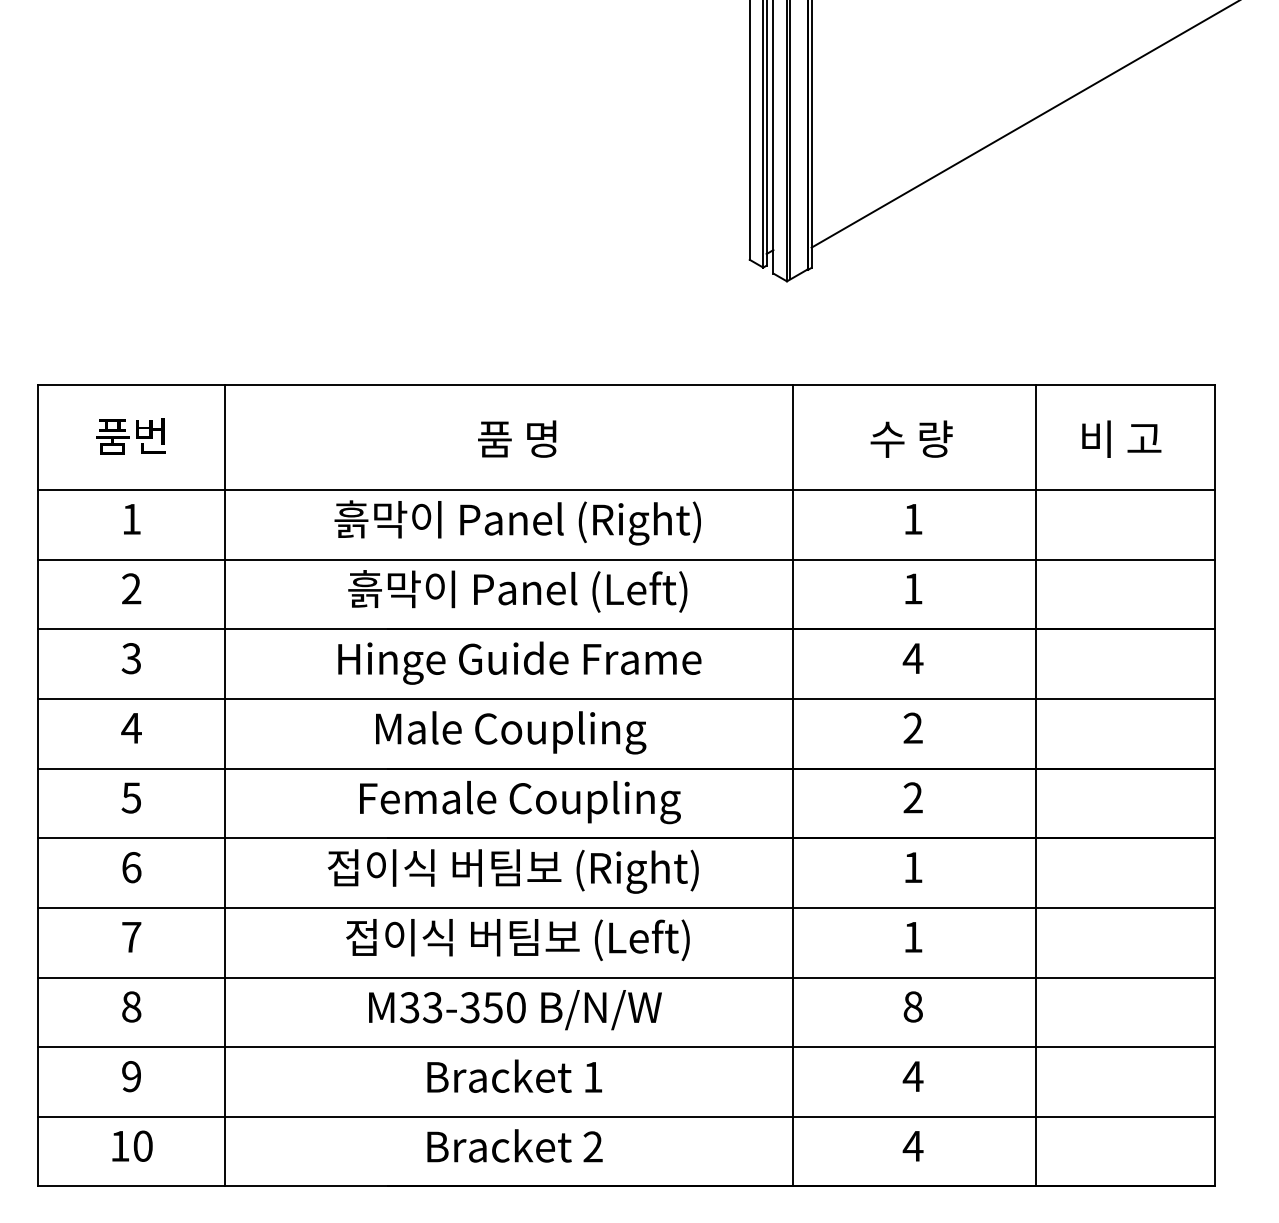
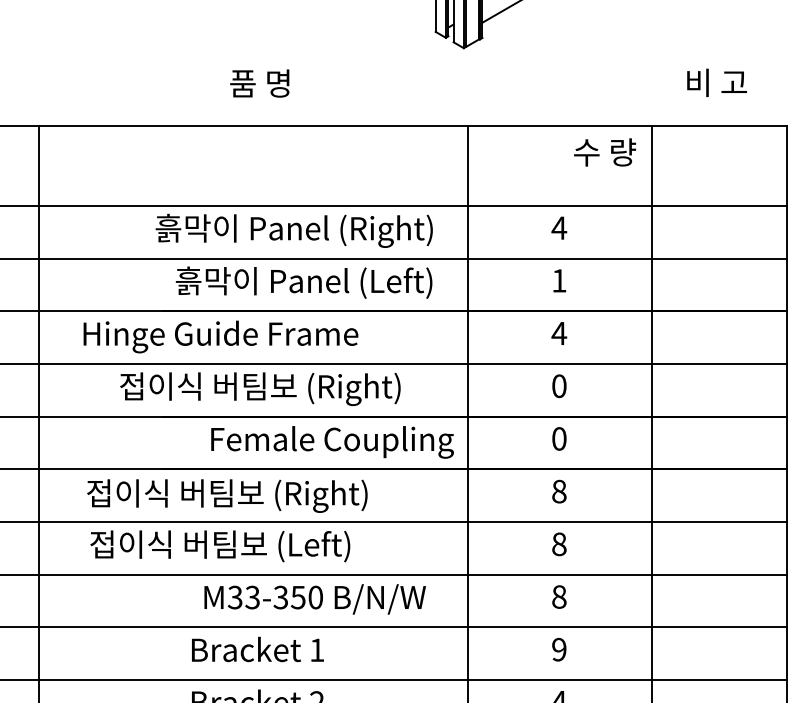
text: (517, 438) -> (260, 83), moved
text: (911, 438) -> (604, 151), moved
text: (1121, 438) -> (716, 82), moved
text: (912, 519) -> (558, 228), 1 -> 4
text: (517, 522) -> (294, 230), moved
text: (517, 591) -> (303, 282), moved
text: (519, 662) -> (220, 336), moved
text: (912, 727) -> (558, 385), 2 -> 0
text: (517, 732) -> (260, 389), Male Coupling -> 접이식 버팀보 (Right)
text: (912, 797) -> (558, 438), 2 -> 0
text: (520, 802) -> (332, 442), moved
text: (912, 867) -> (558, 491), 1 -> 8
text: (512, 871) -> (226, 496), moved
text: (912, 936) -> (558, 543), 1 -> 8
text: (517, 940) -> (219, 546), moved
text: (515, 1010) -> (315, 599), moved
text: (912, 1076) -> (558, 649), 4 -> 9

